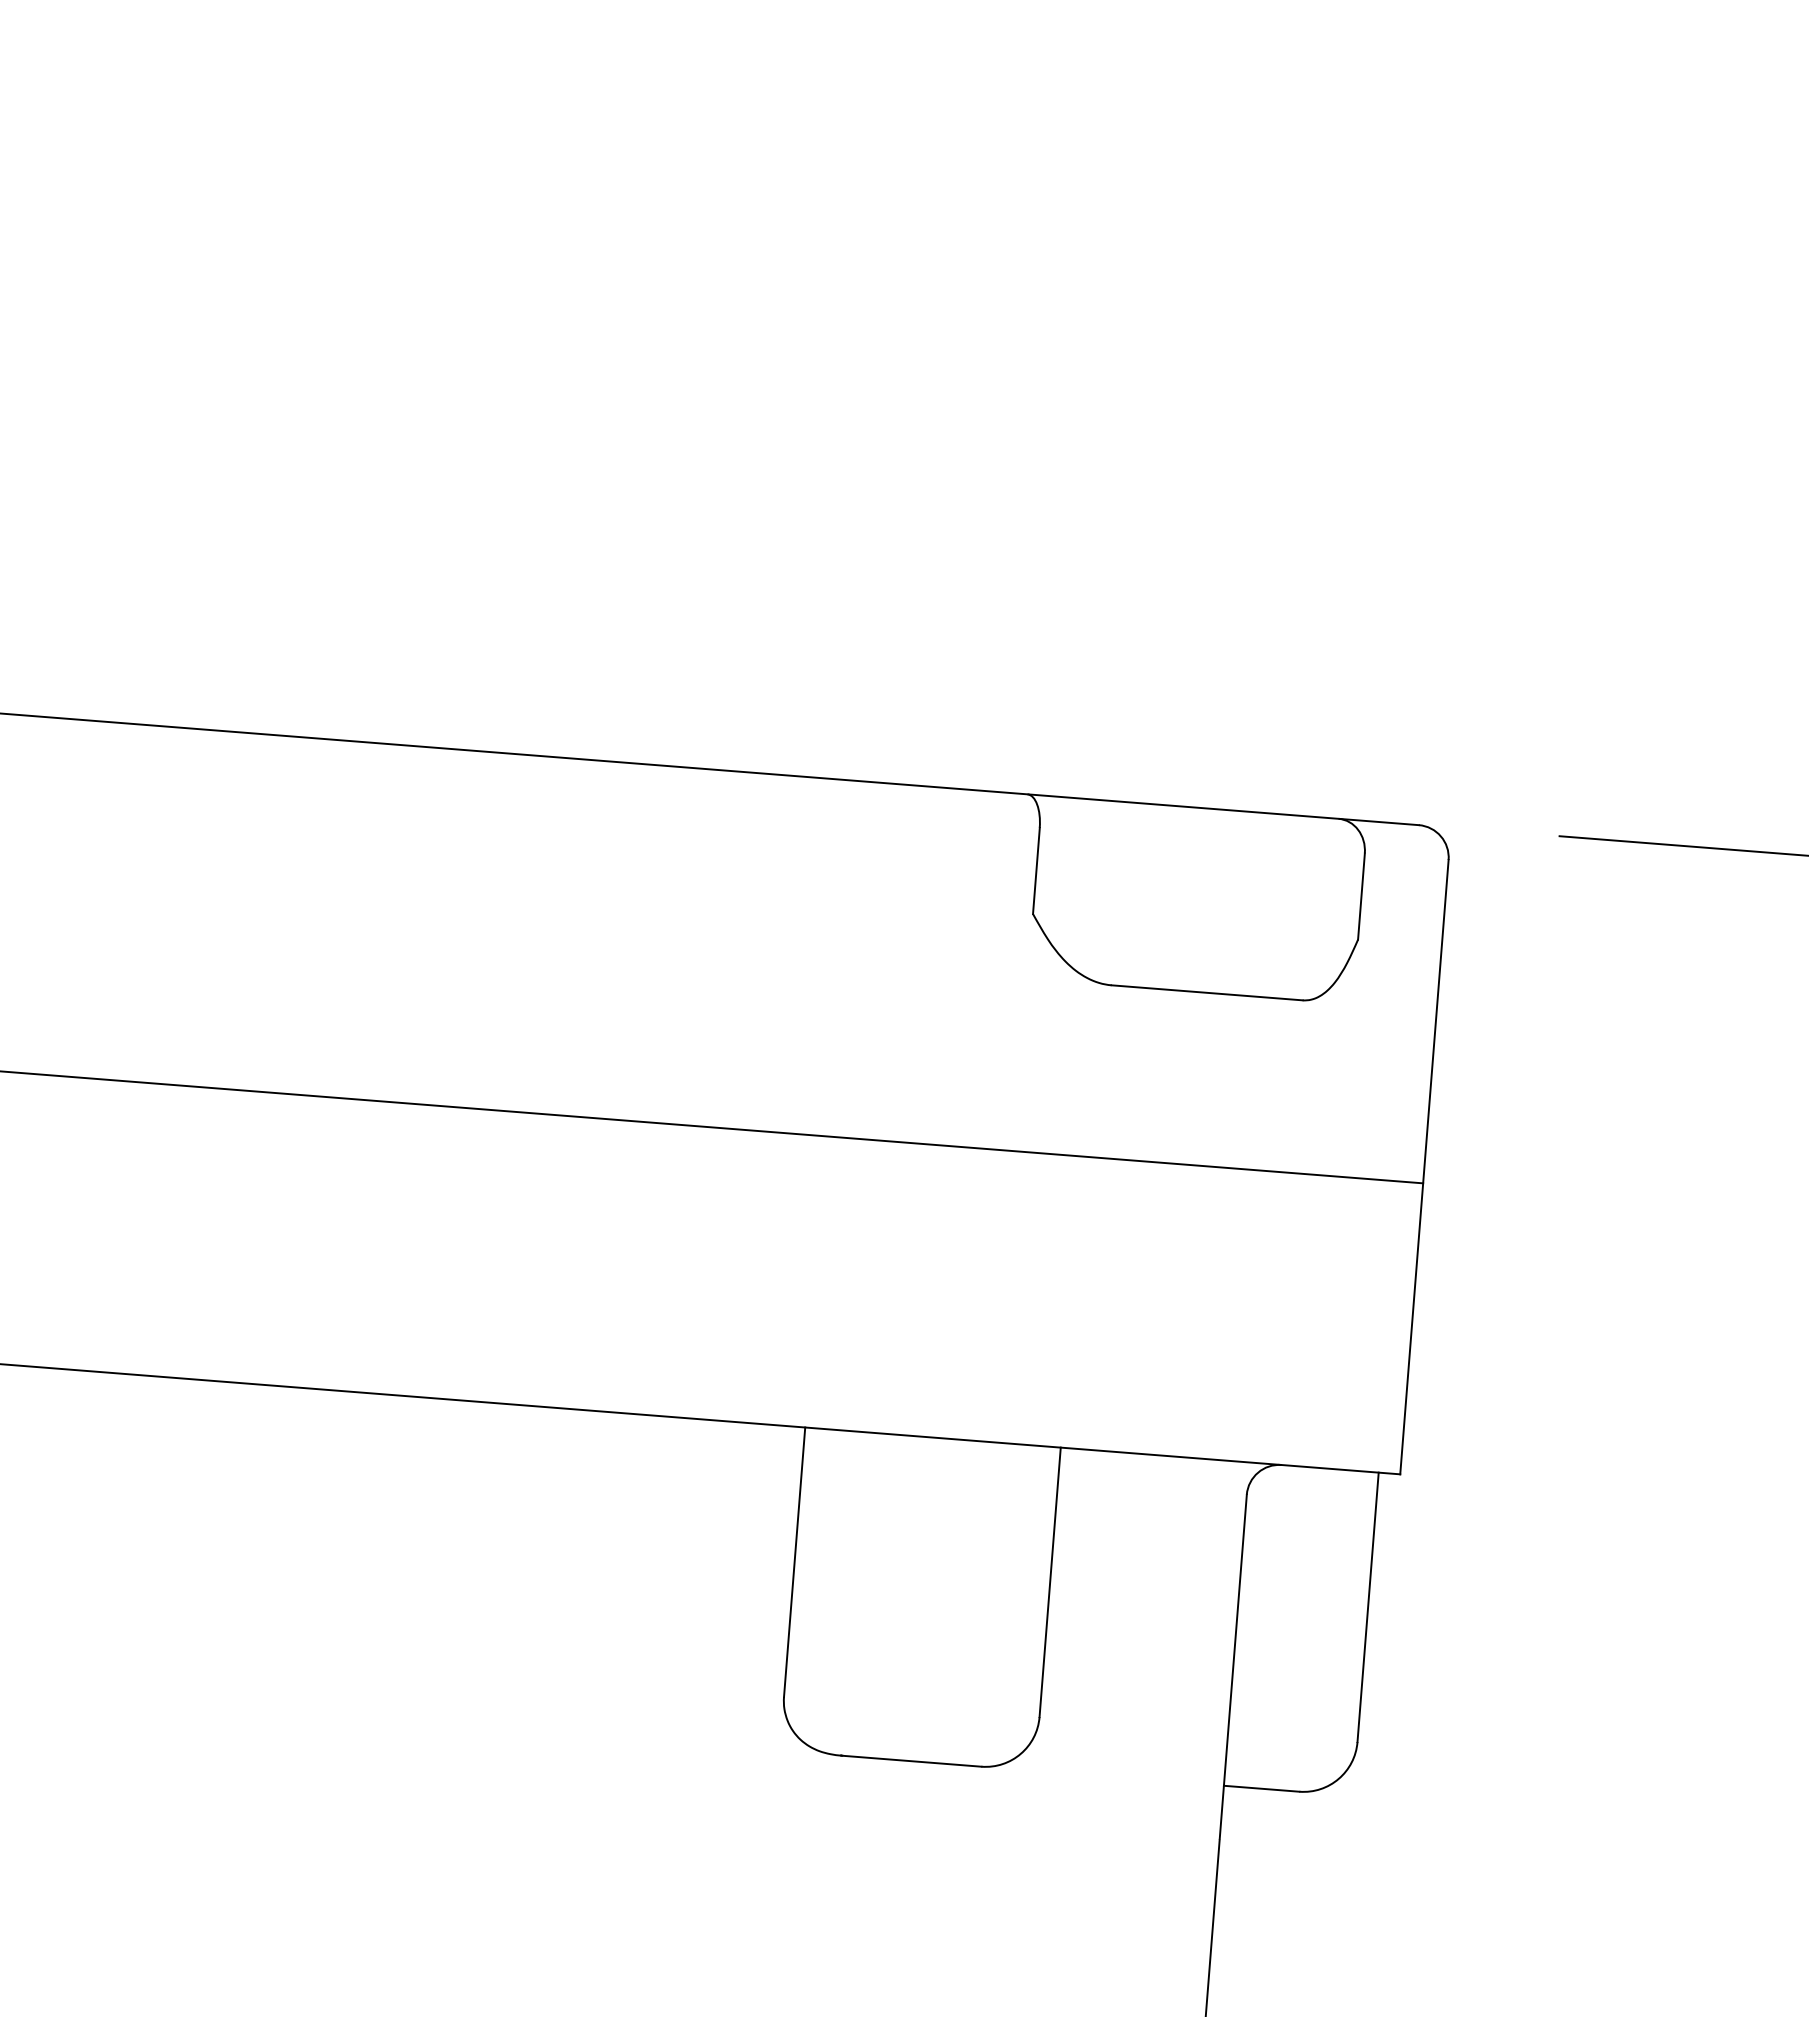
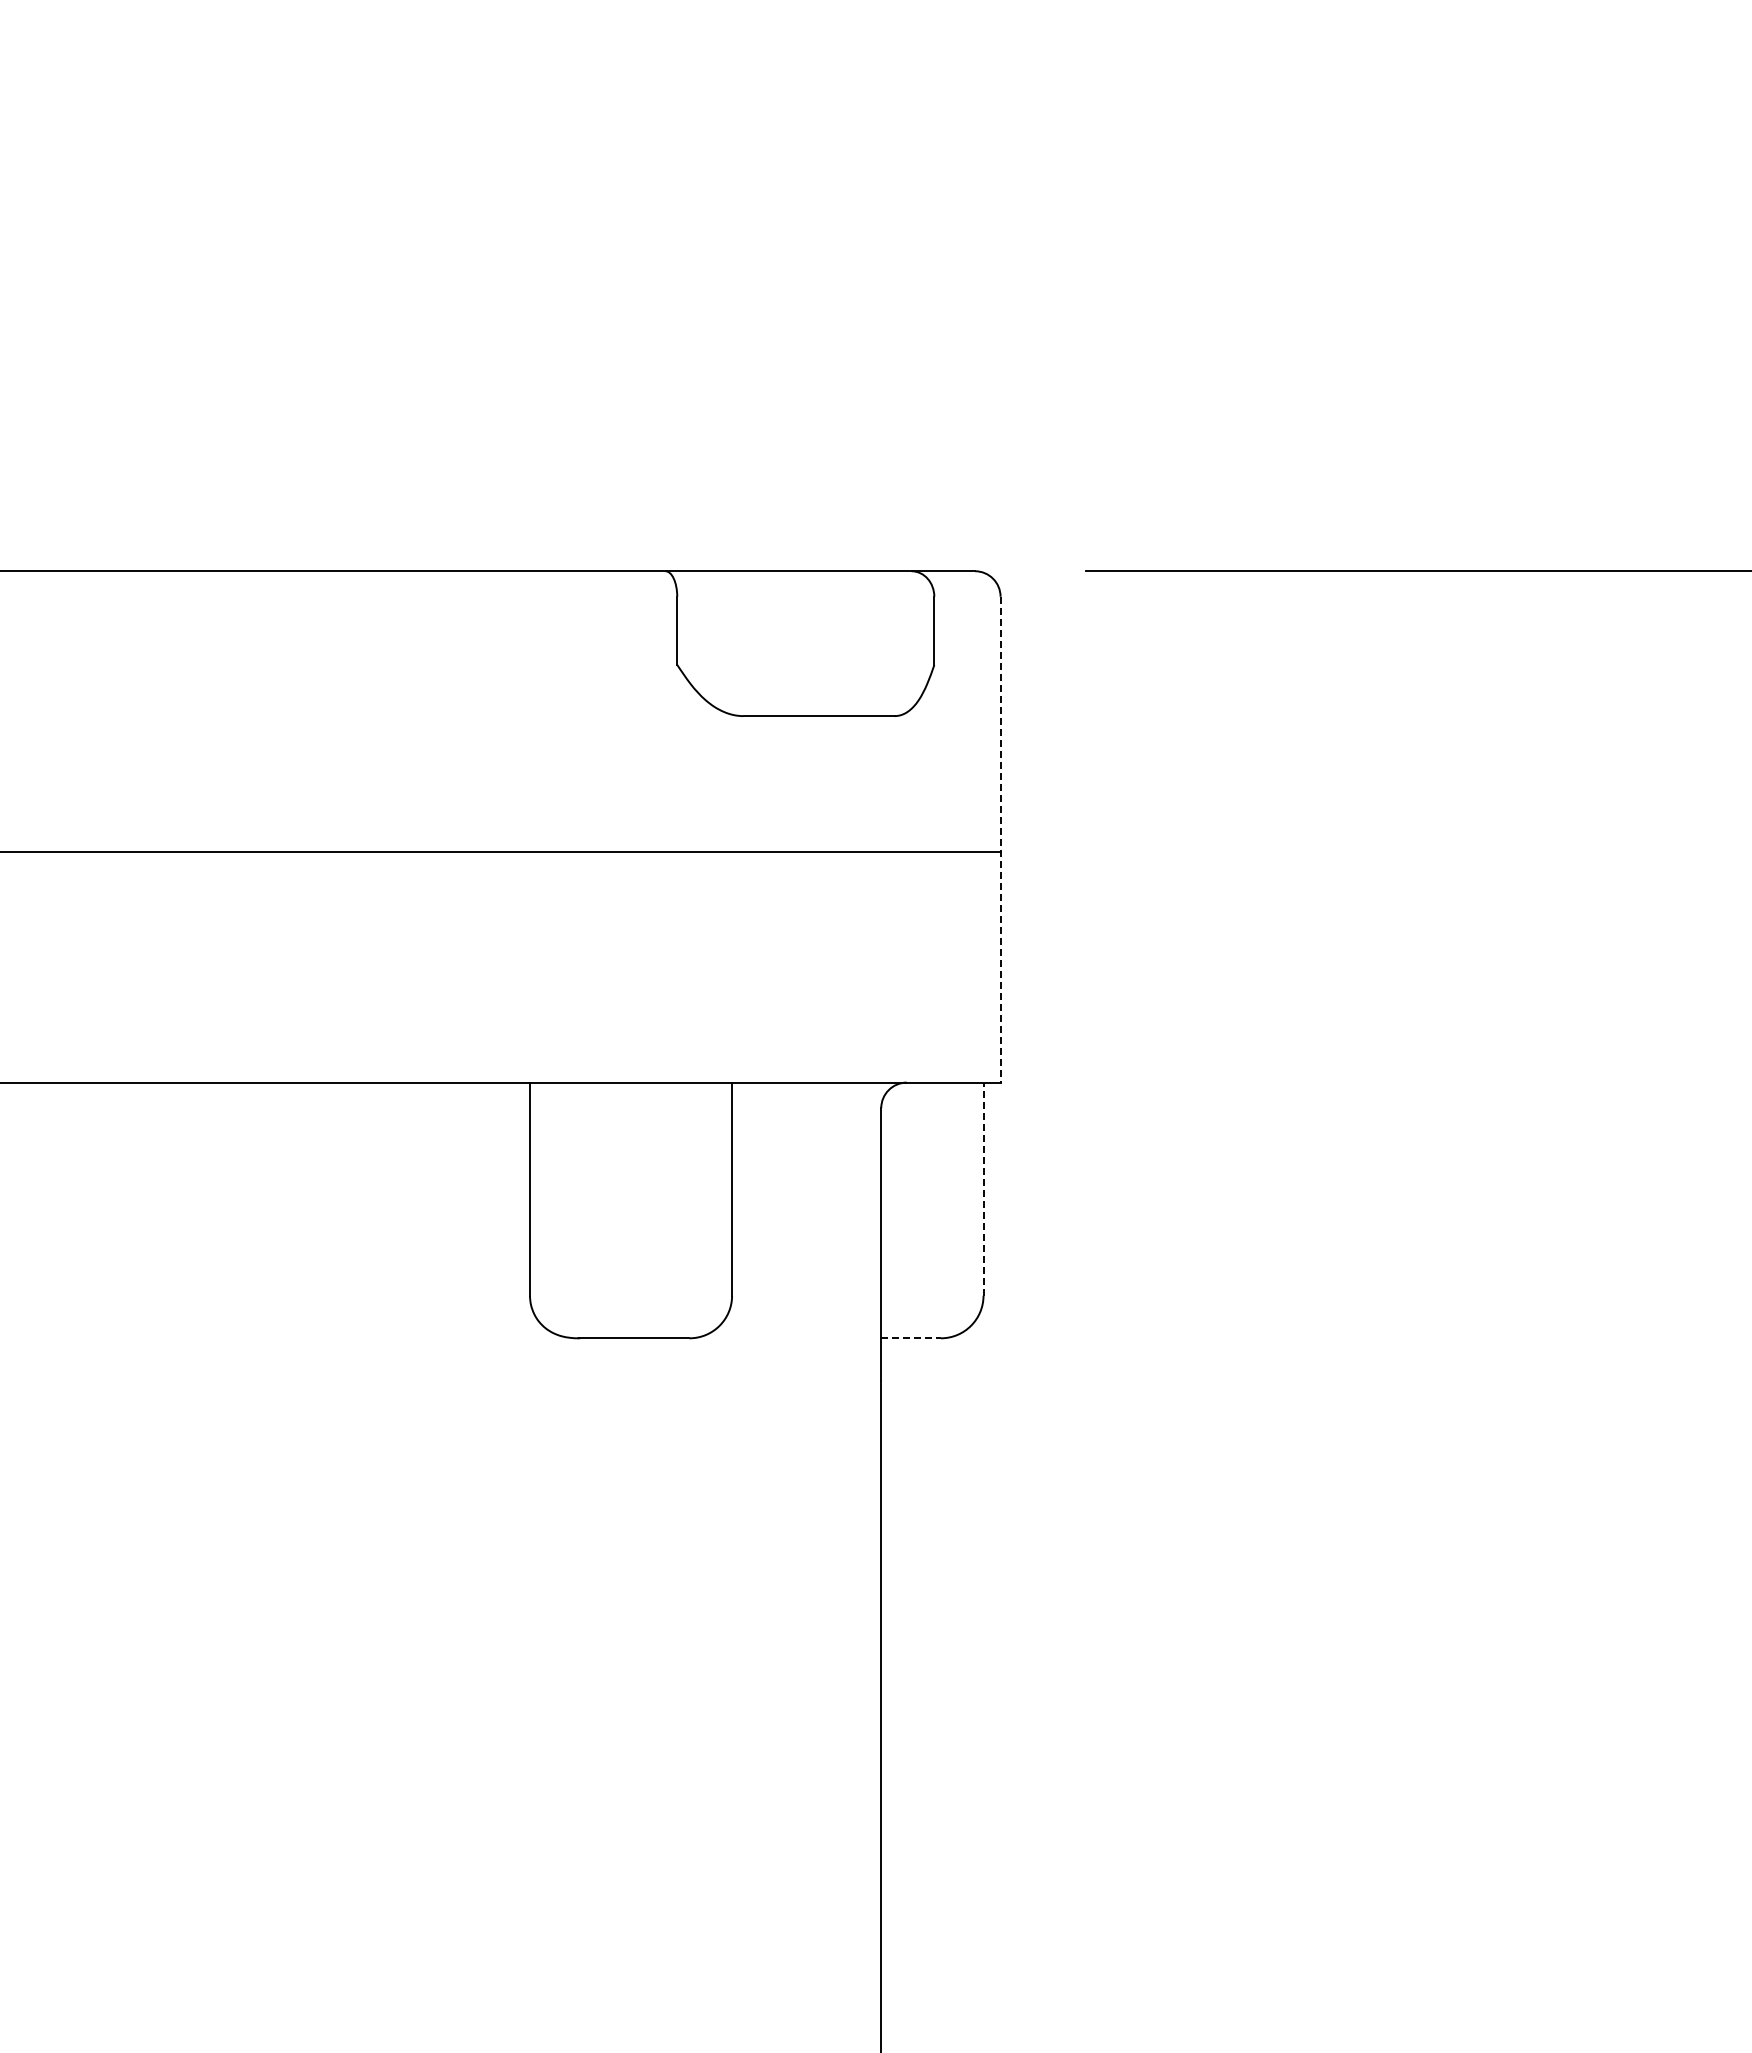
line: (1424, 1166) -> (1000, 839), solid -> dashed
line: (1368, 1607) -> (983, 1189), solid -> dashed
line: (1262, 1789) -> (911, 1338), solid -> dashed

